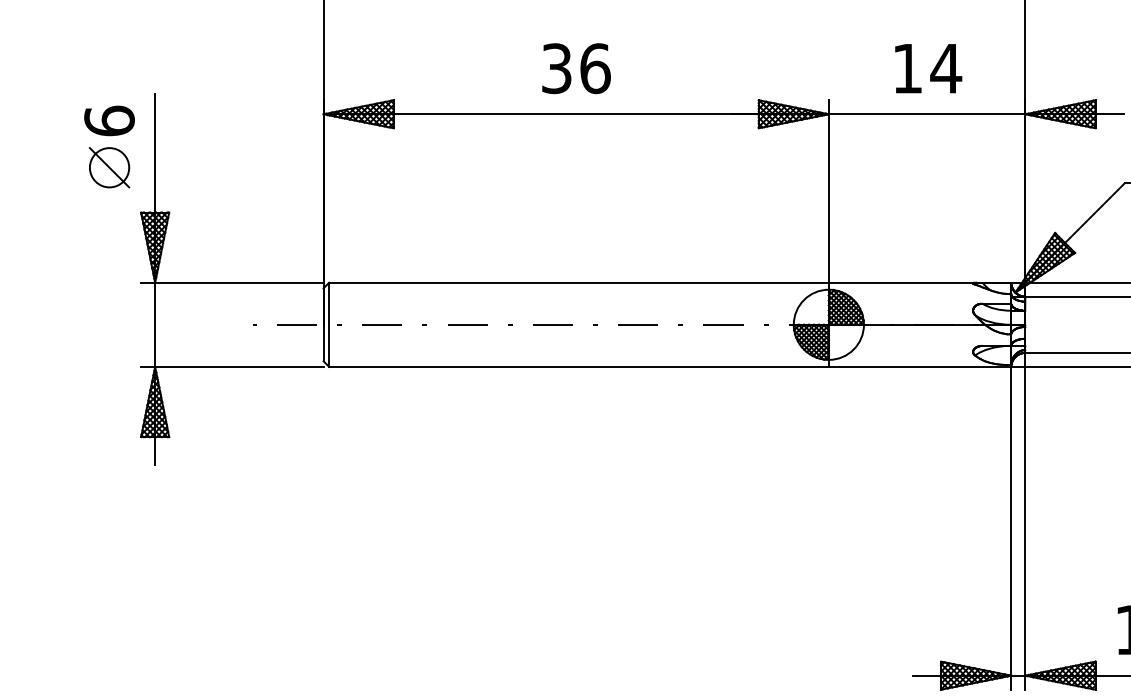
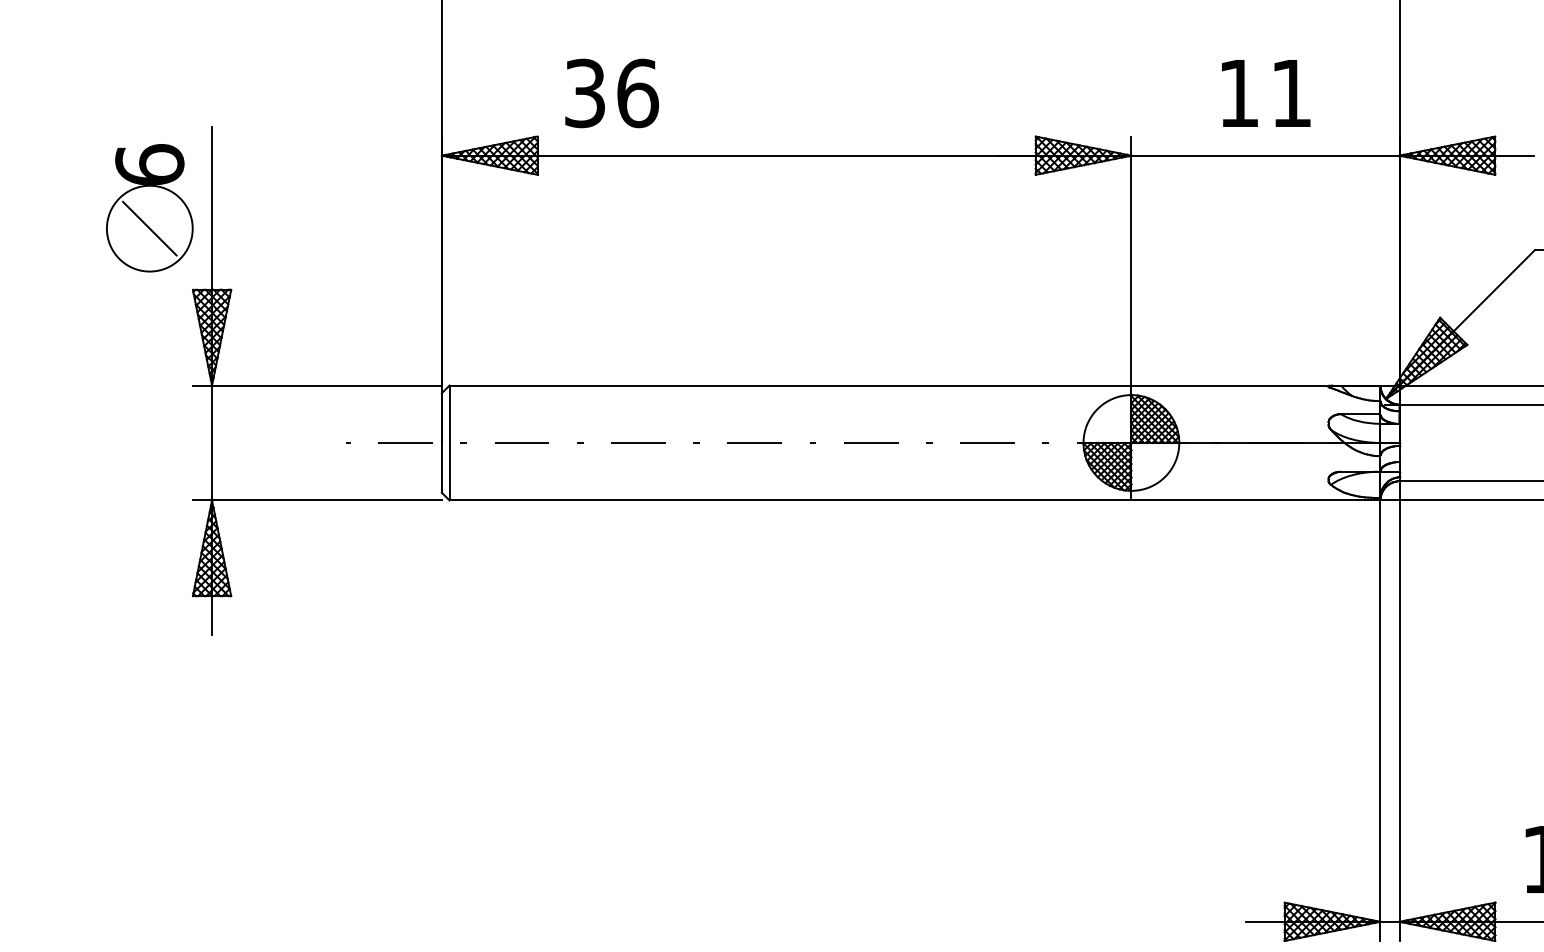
text: (576, 68) -> (611, 93), moved
text: (946, 68) -> (1291, 93), 14 -> 11
circle: (109, 167) -> (149, 228), size x1.6

